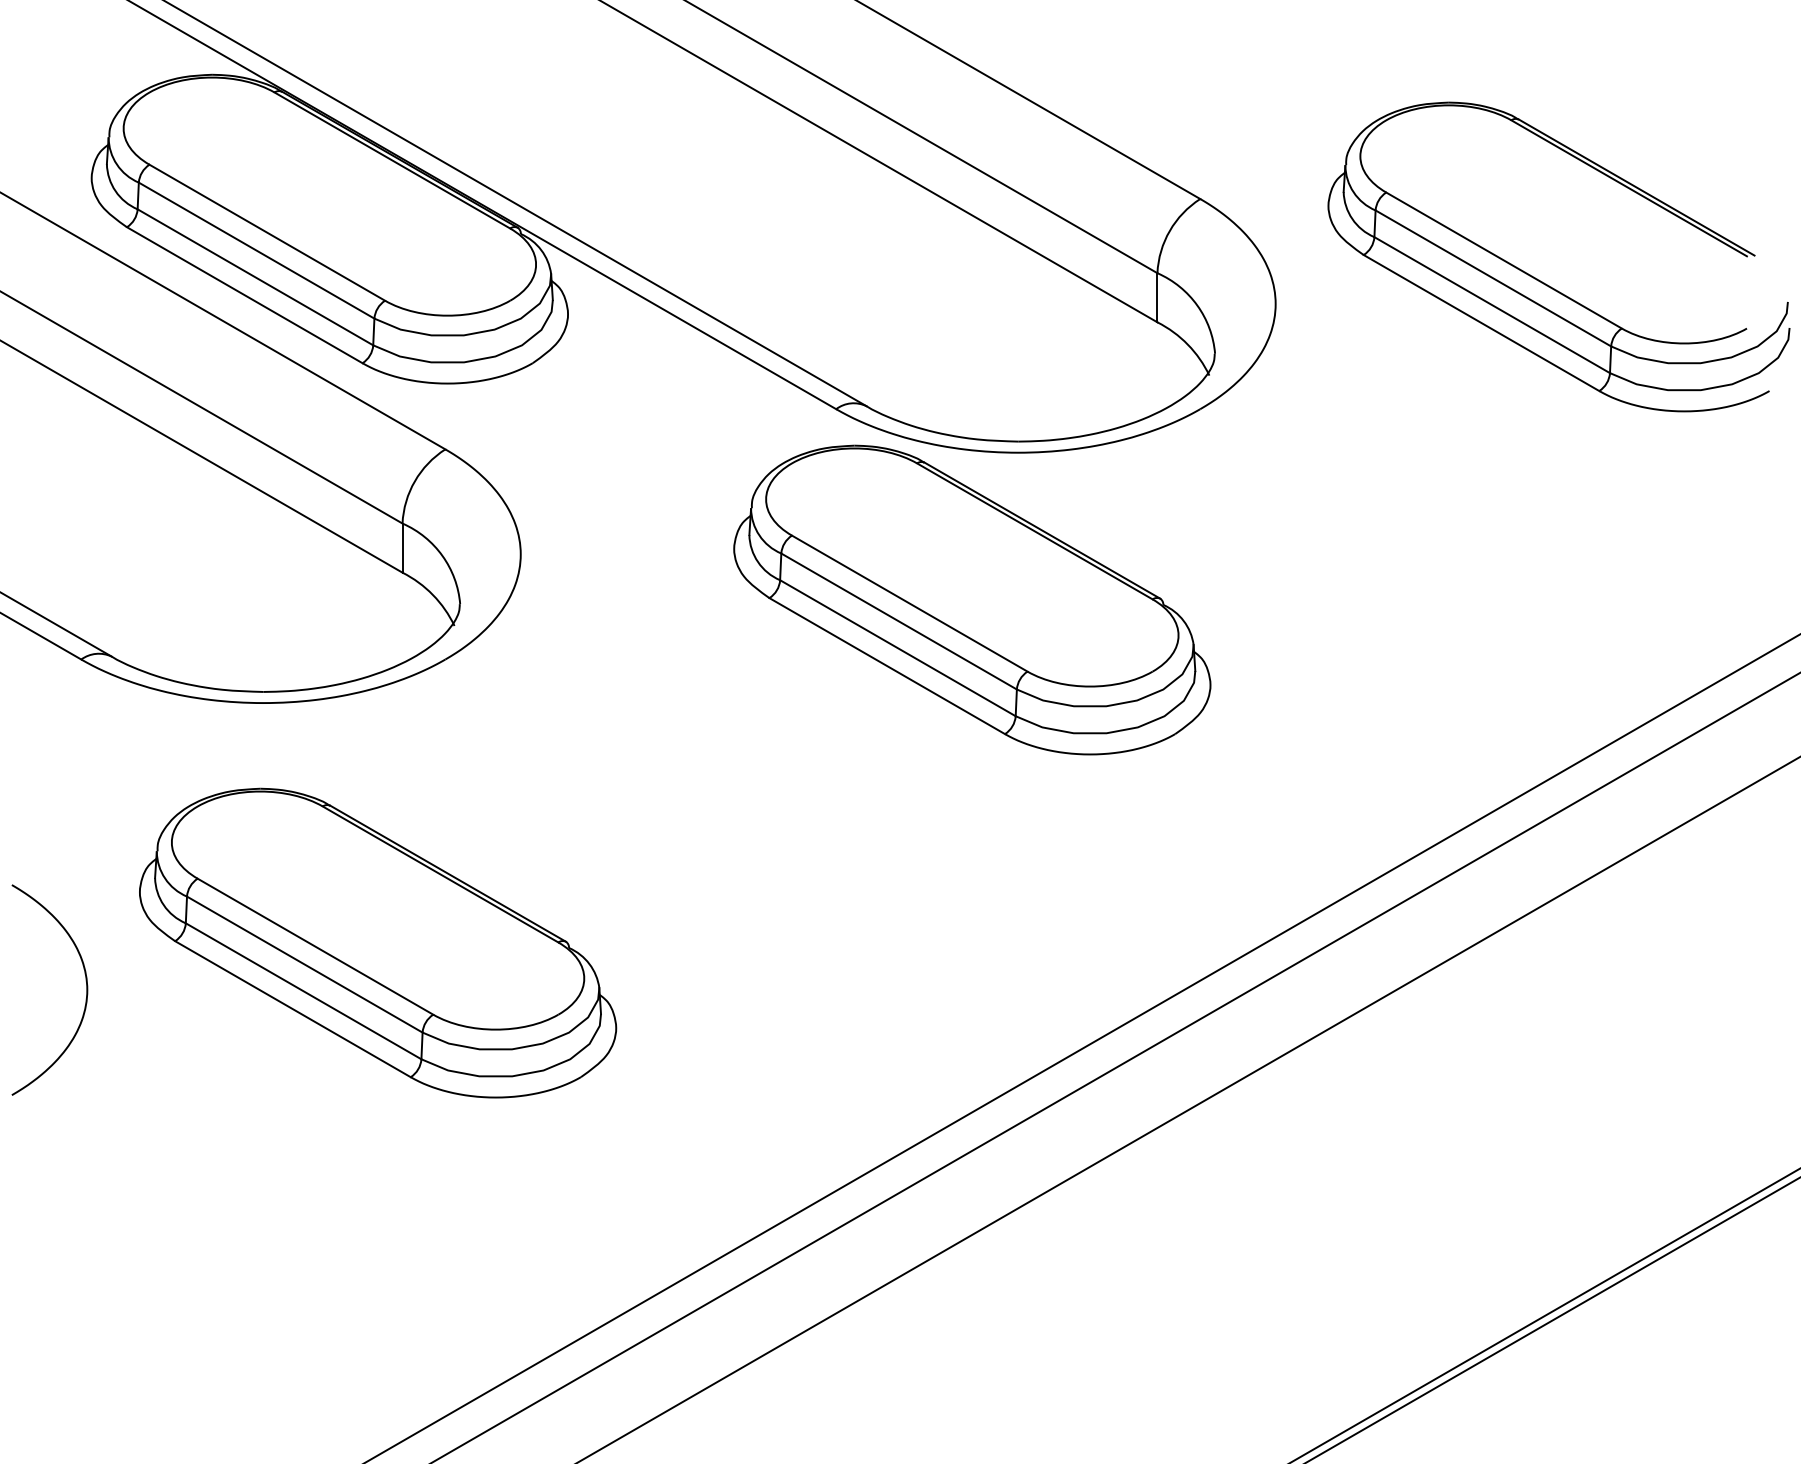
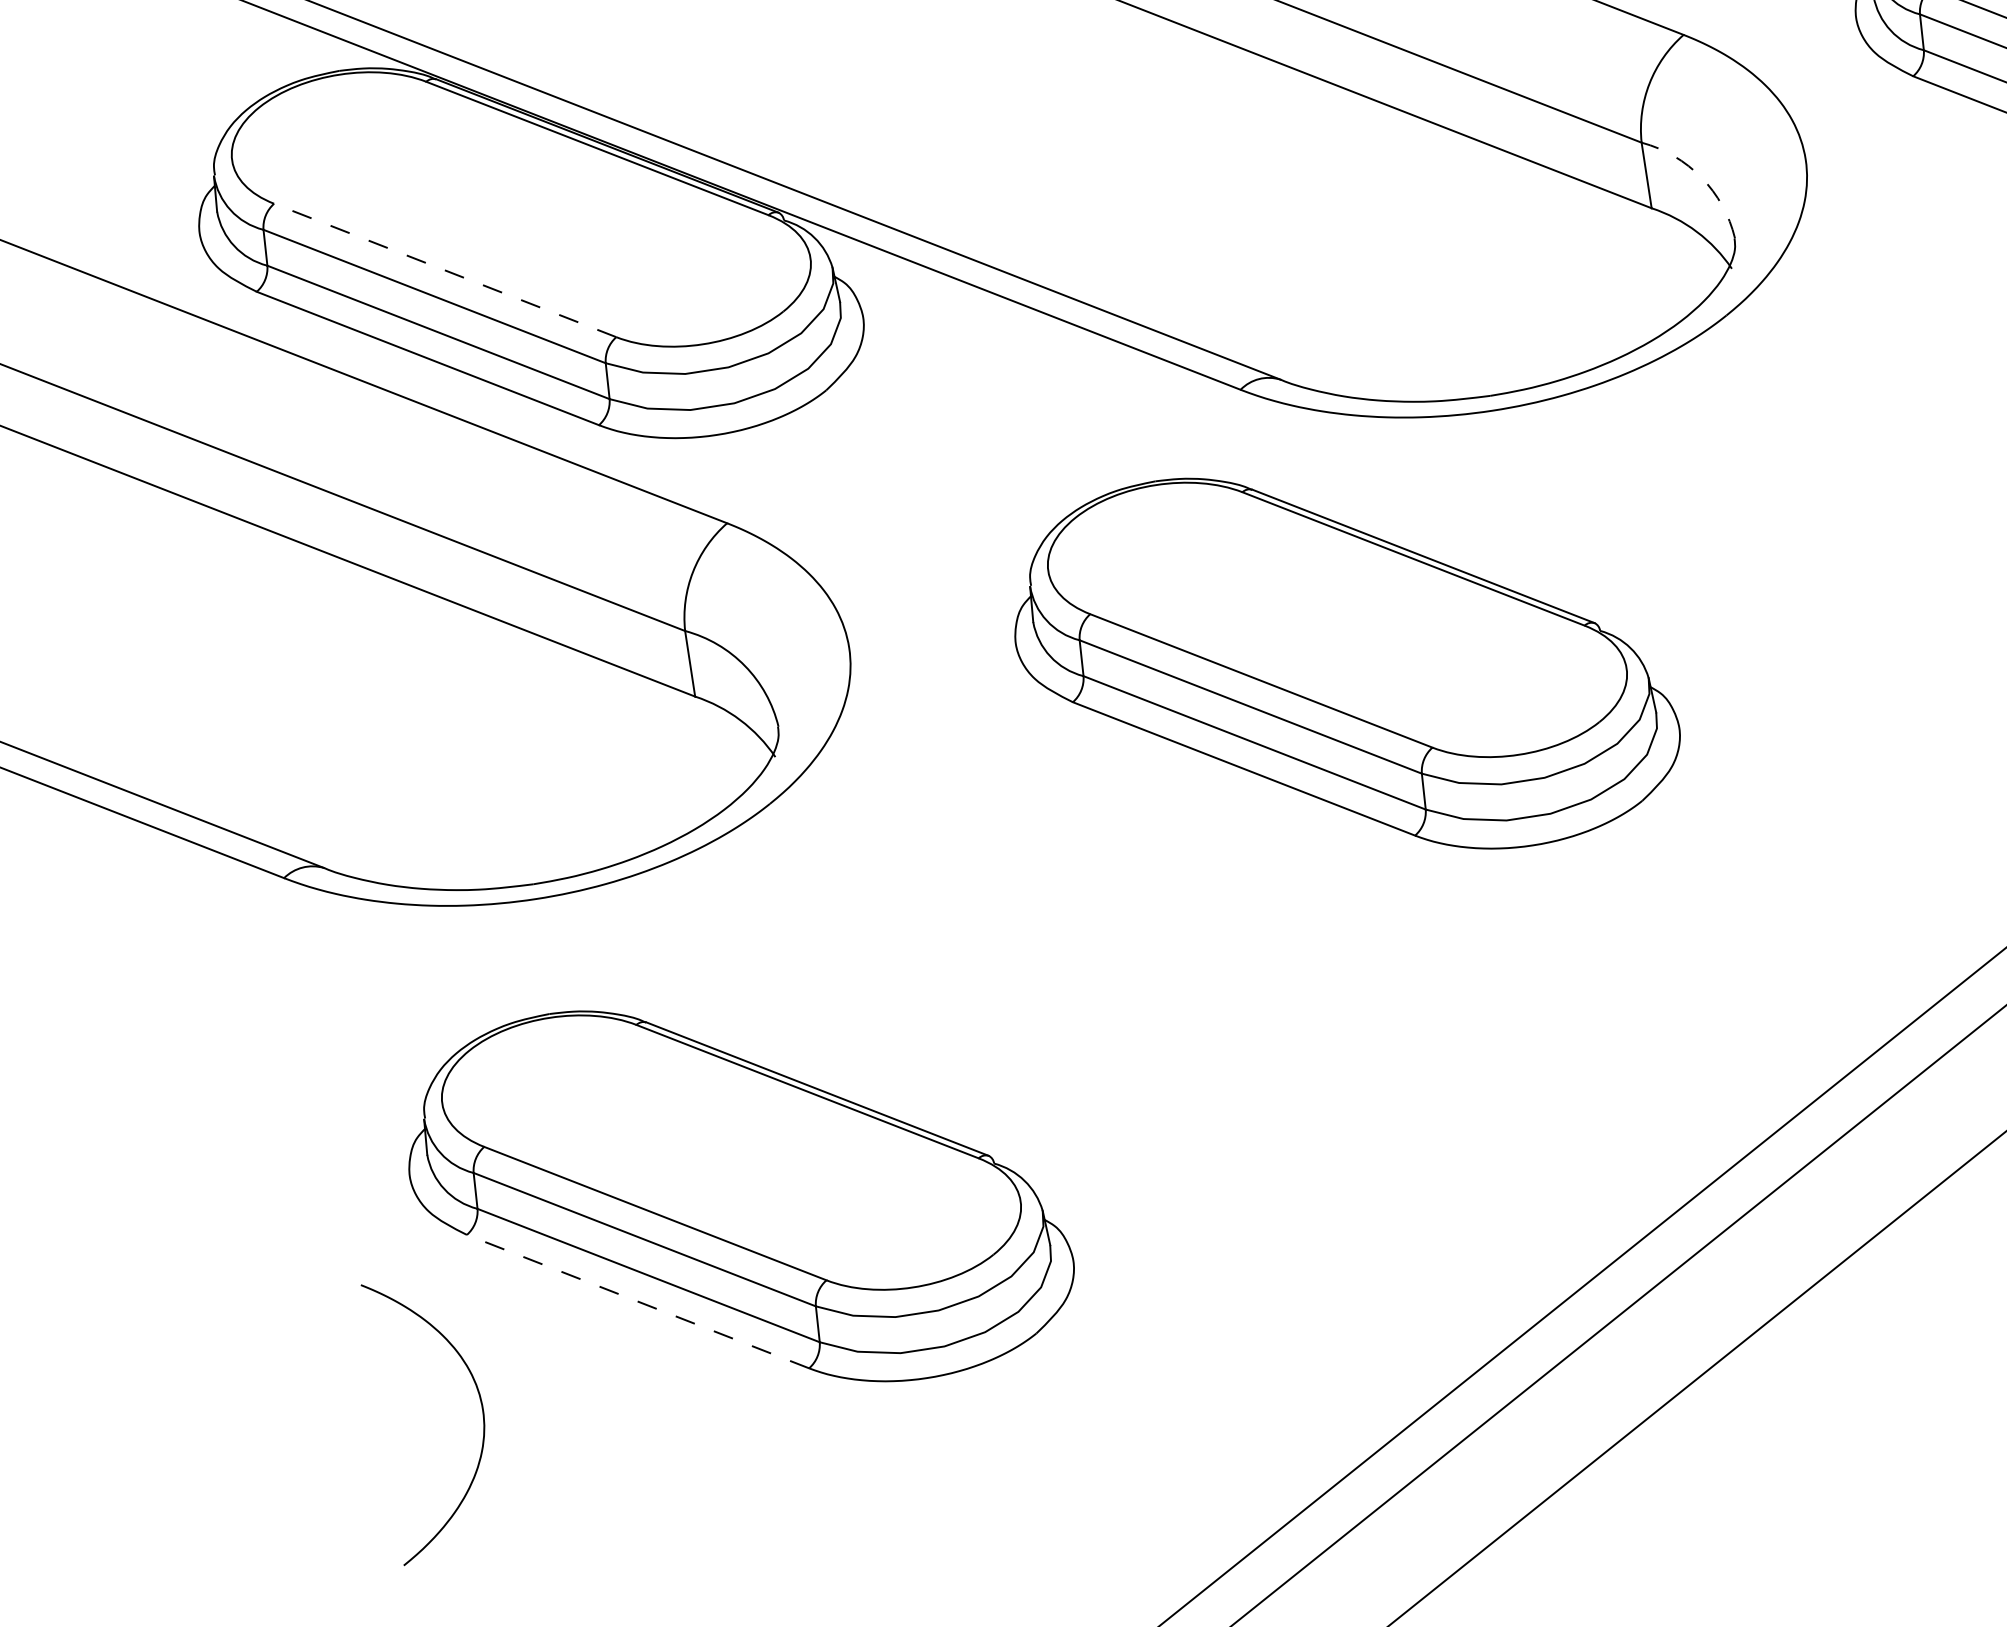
line: (266, 232) -> (444, 270), solid -> dashed
arc: (1197, 305) -> (1701, 177), solid -> dashed
part: (972, 599) -> (1344, 662), moved
curve: (85, 981) -> (478, 1398), moved
line: (292, 1008) -> (637, 1300), solid -> dashed

